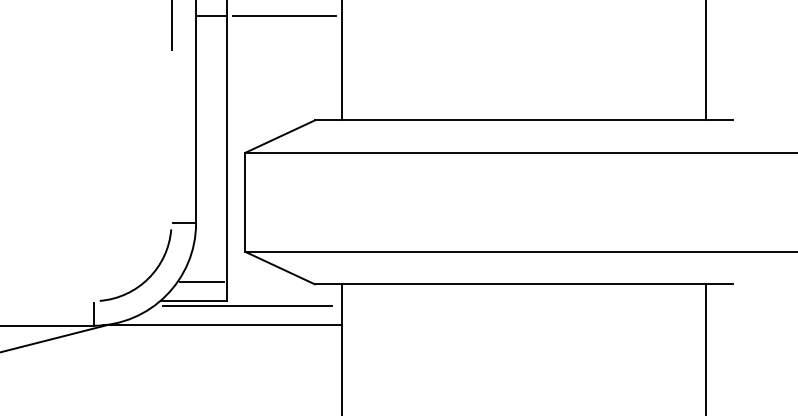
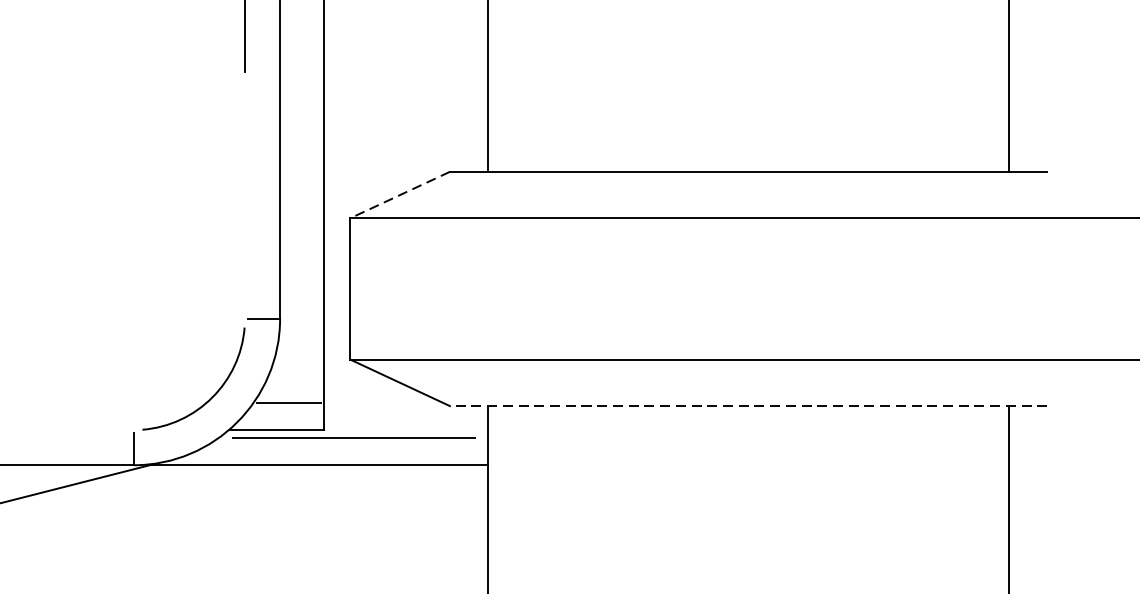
line: (211, 16) -> (302, 23), removed
line: (283, 16) -> (404, 23), removed
line: (279, 136) -> (399, 194), solid -> dashed
line: (523, 284) -> (747, 406), solid -> dashed

